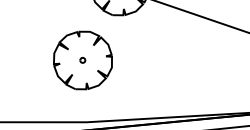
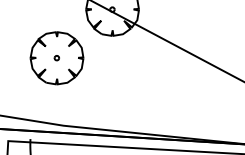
part: (82, 60) -> (56, 58), moved

